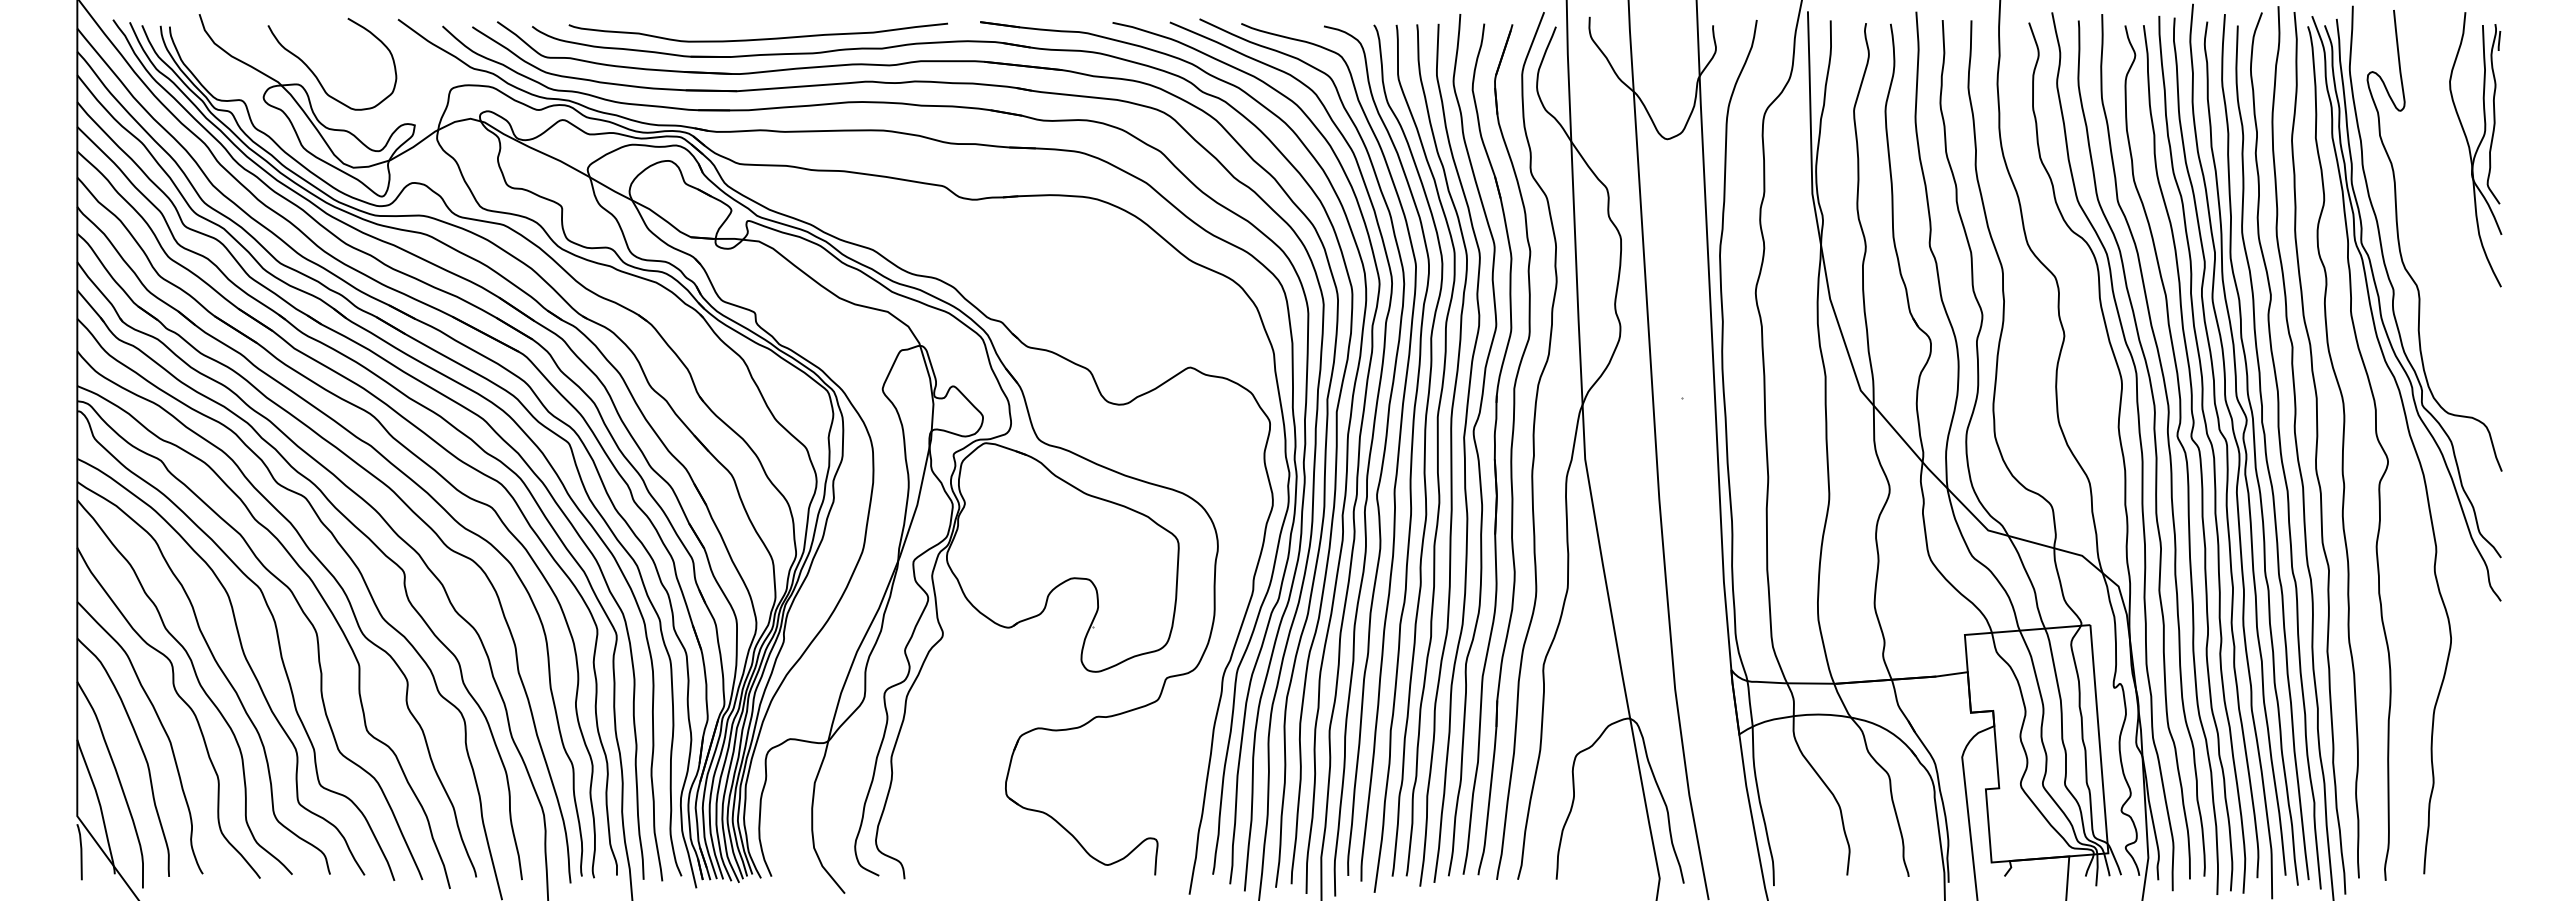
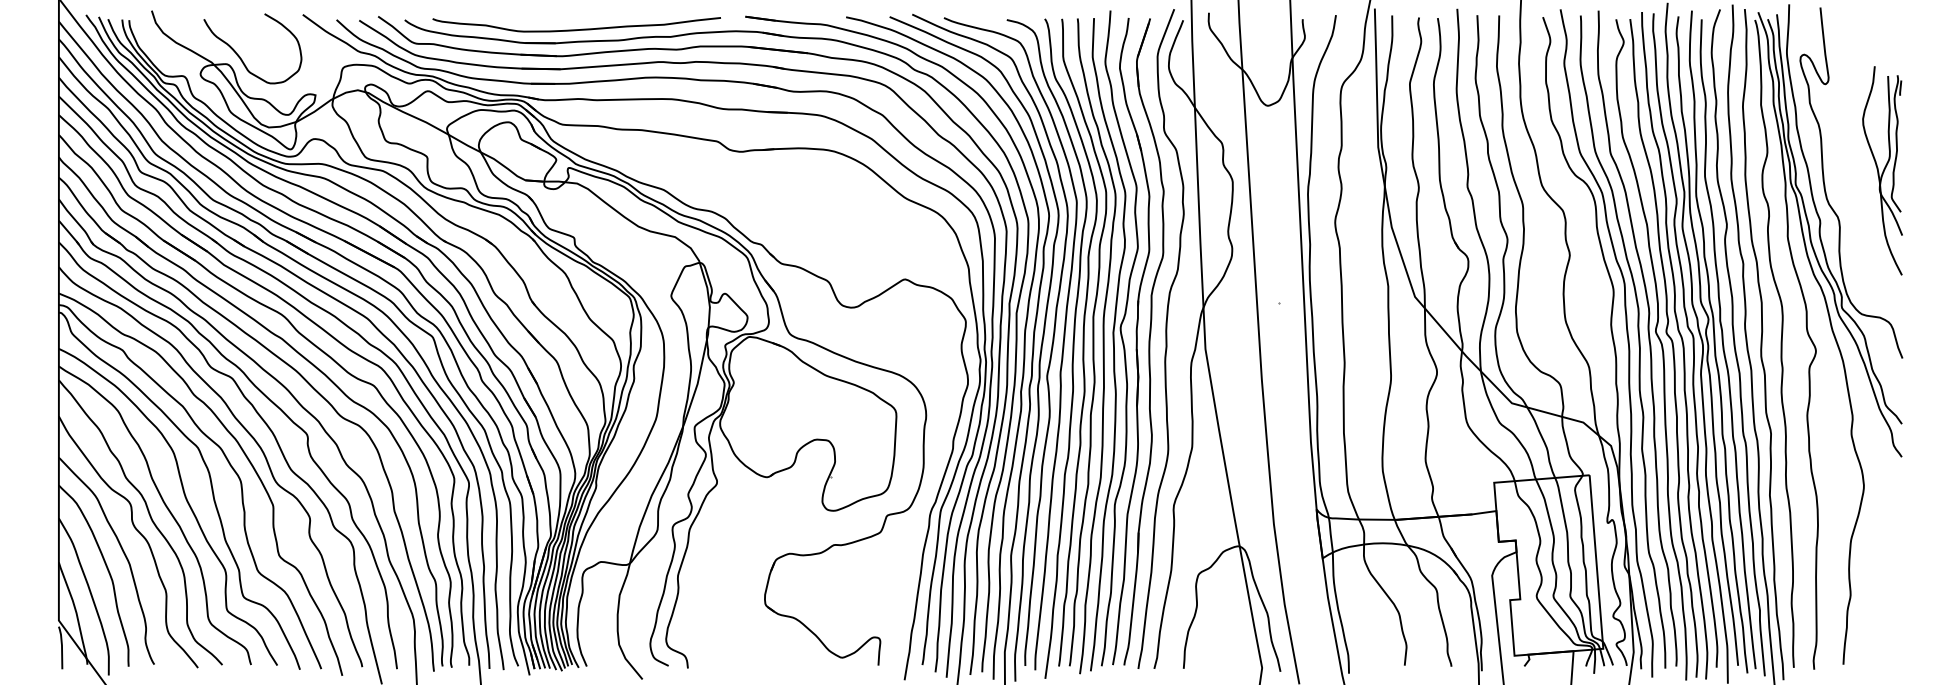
part: (2475, 149) -> (1882, 170), moved

